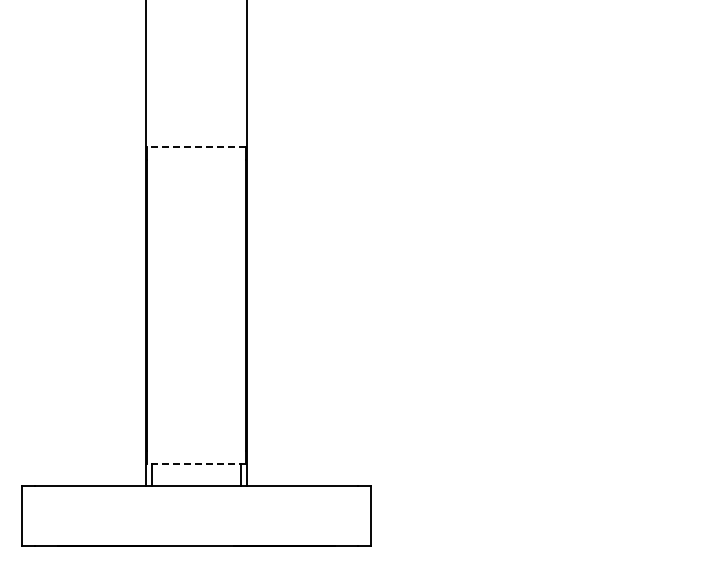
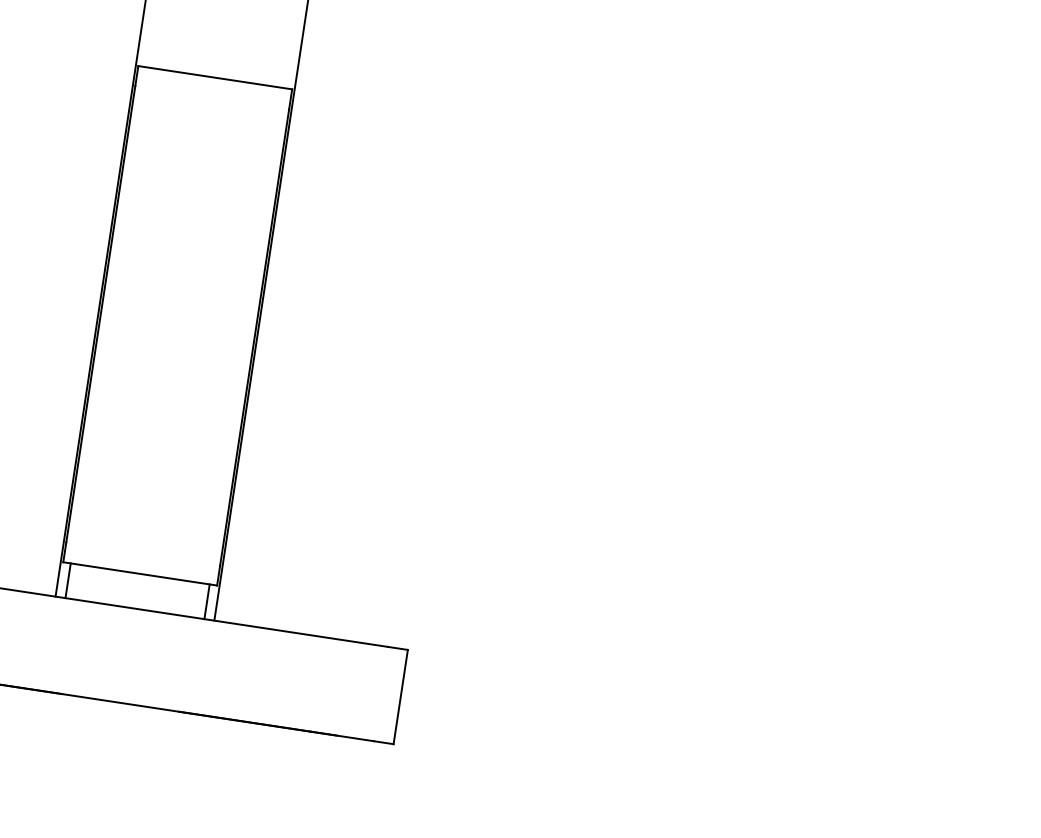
line: (195, 146) -> (213, 76), dashed -> solid
line: (195, 463) -> (138, 573), dashed -> solid

